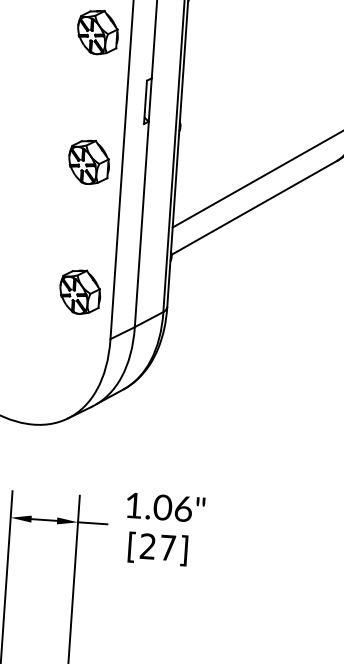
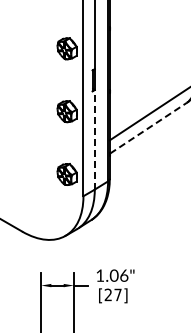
line: (254, 208) -> (148, 128), solid -> dashed
line: (141, 223) -> (94, 139), solid -> dashed

